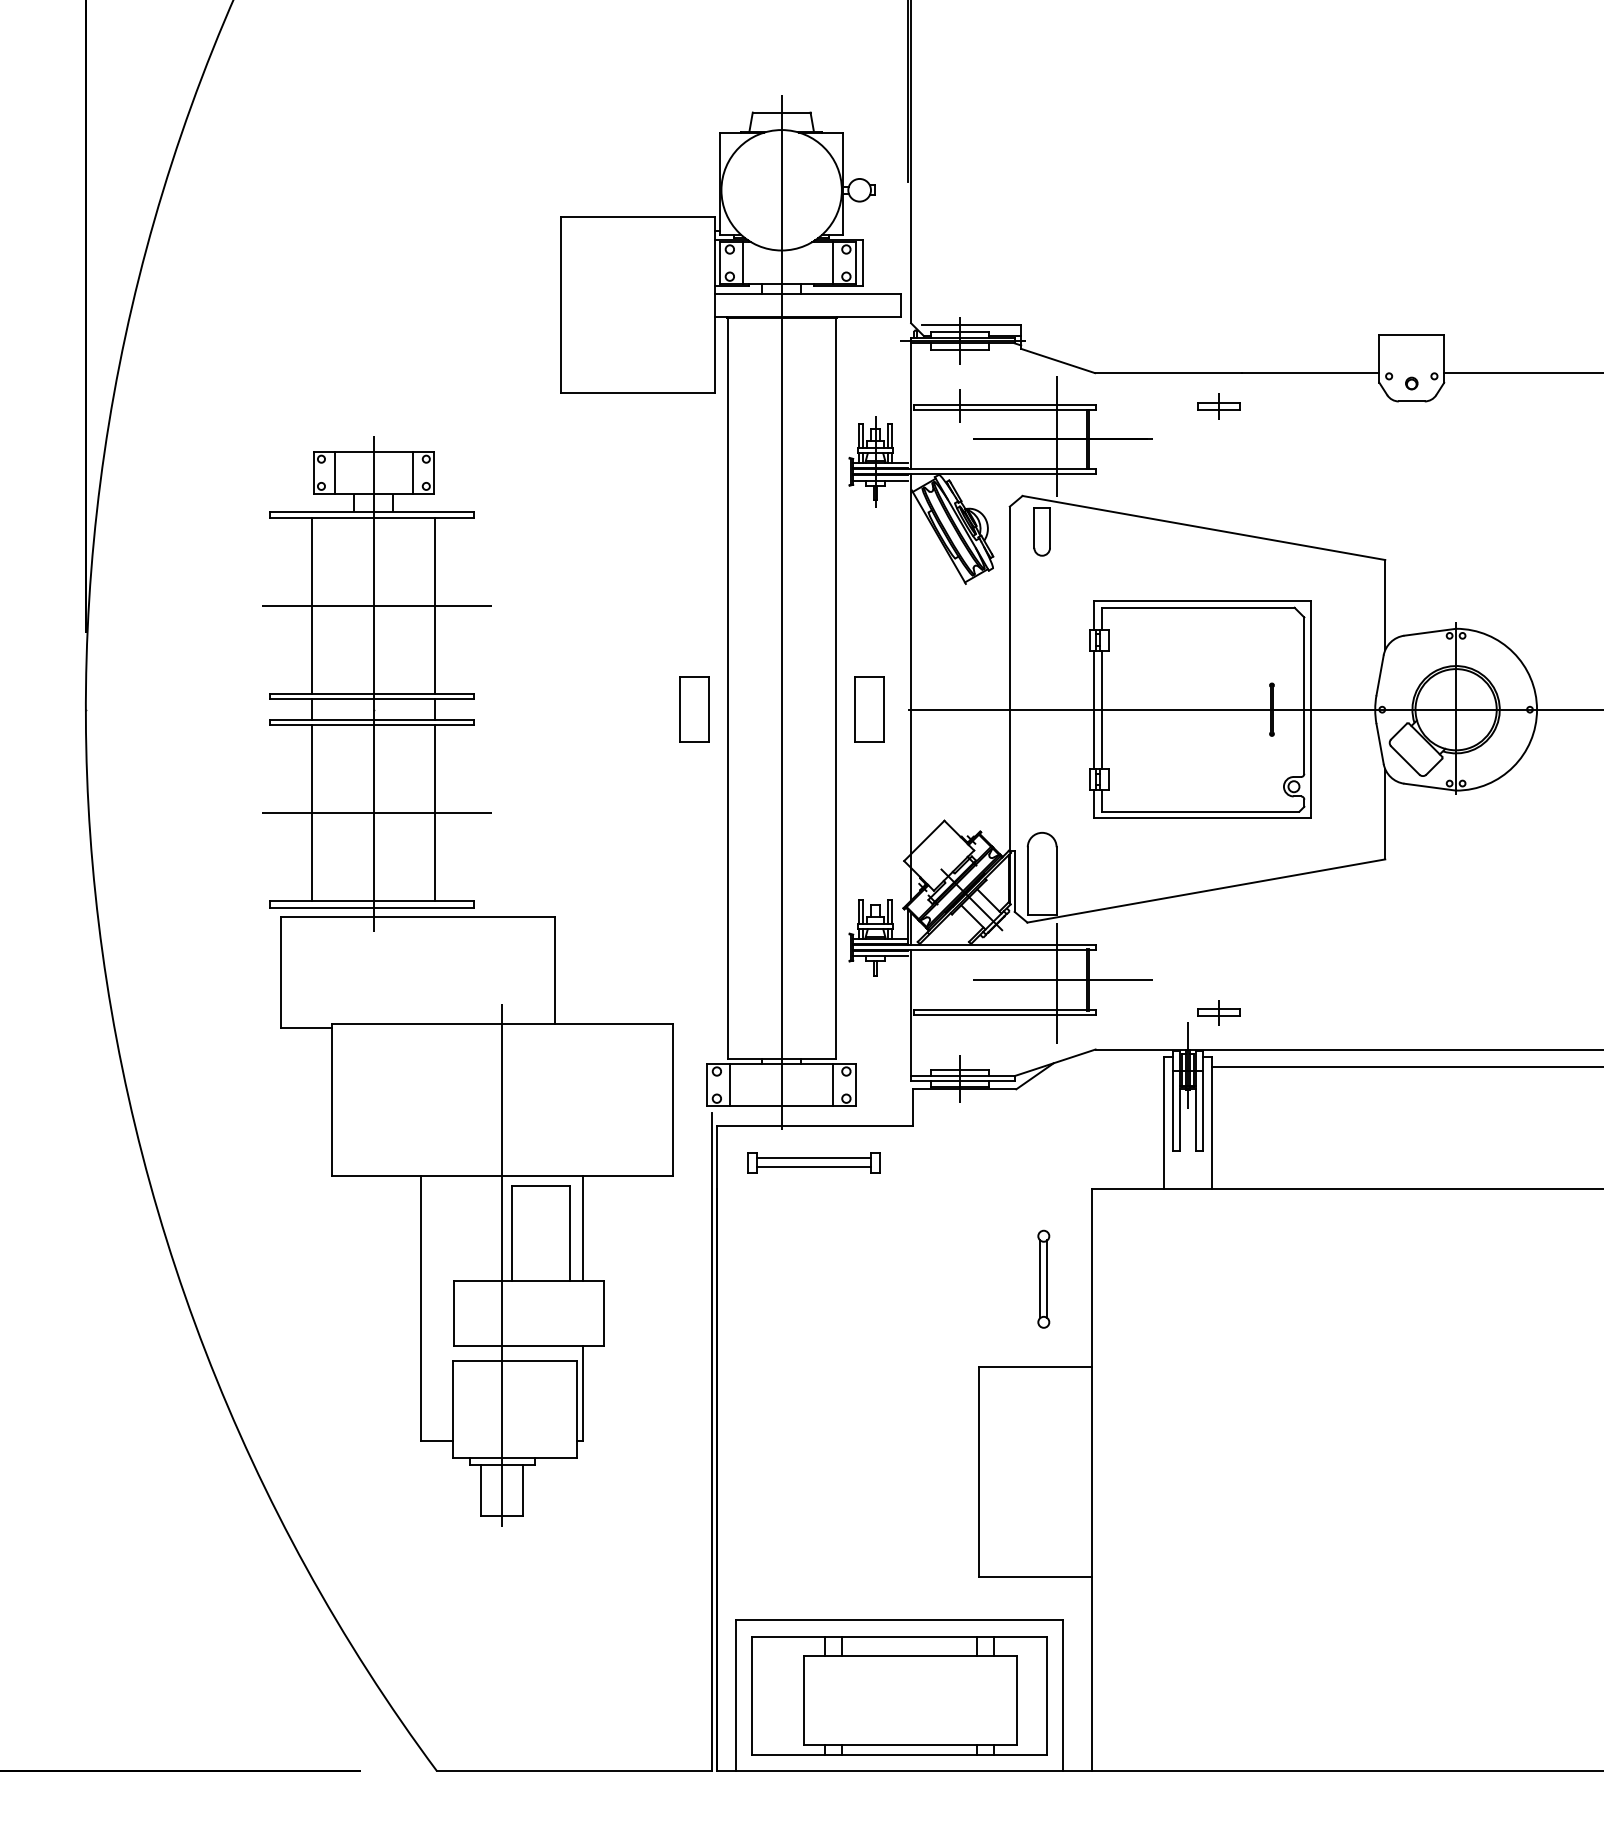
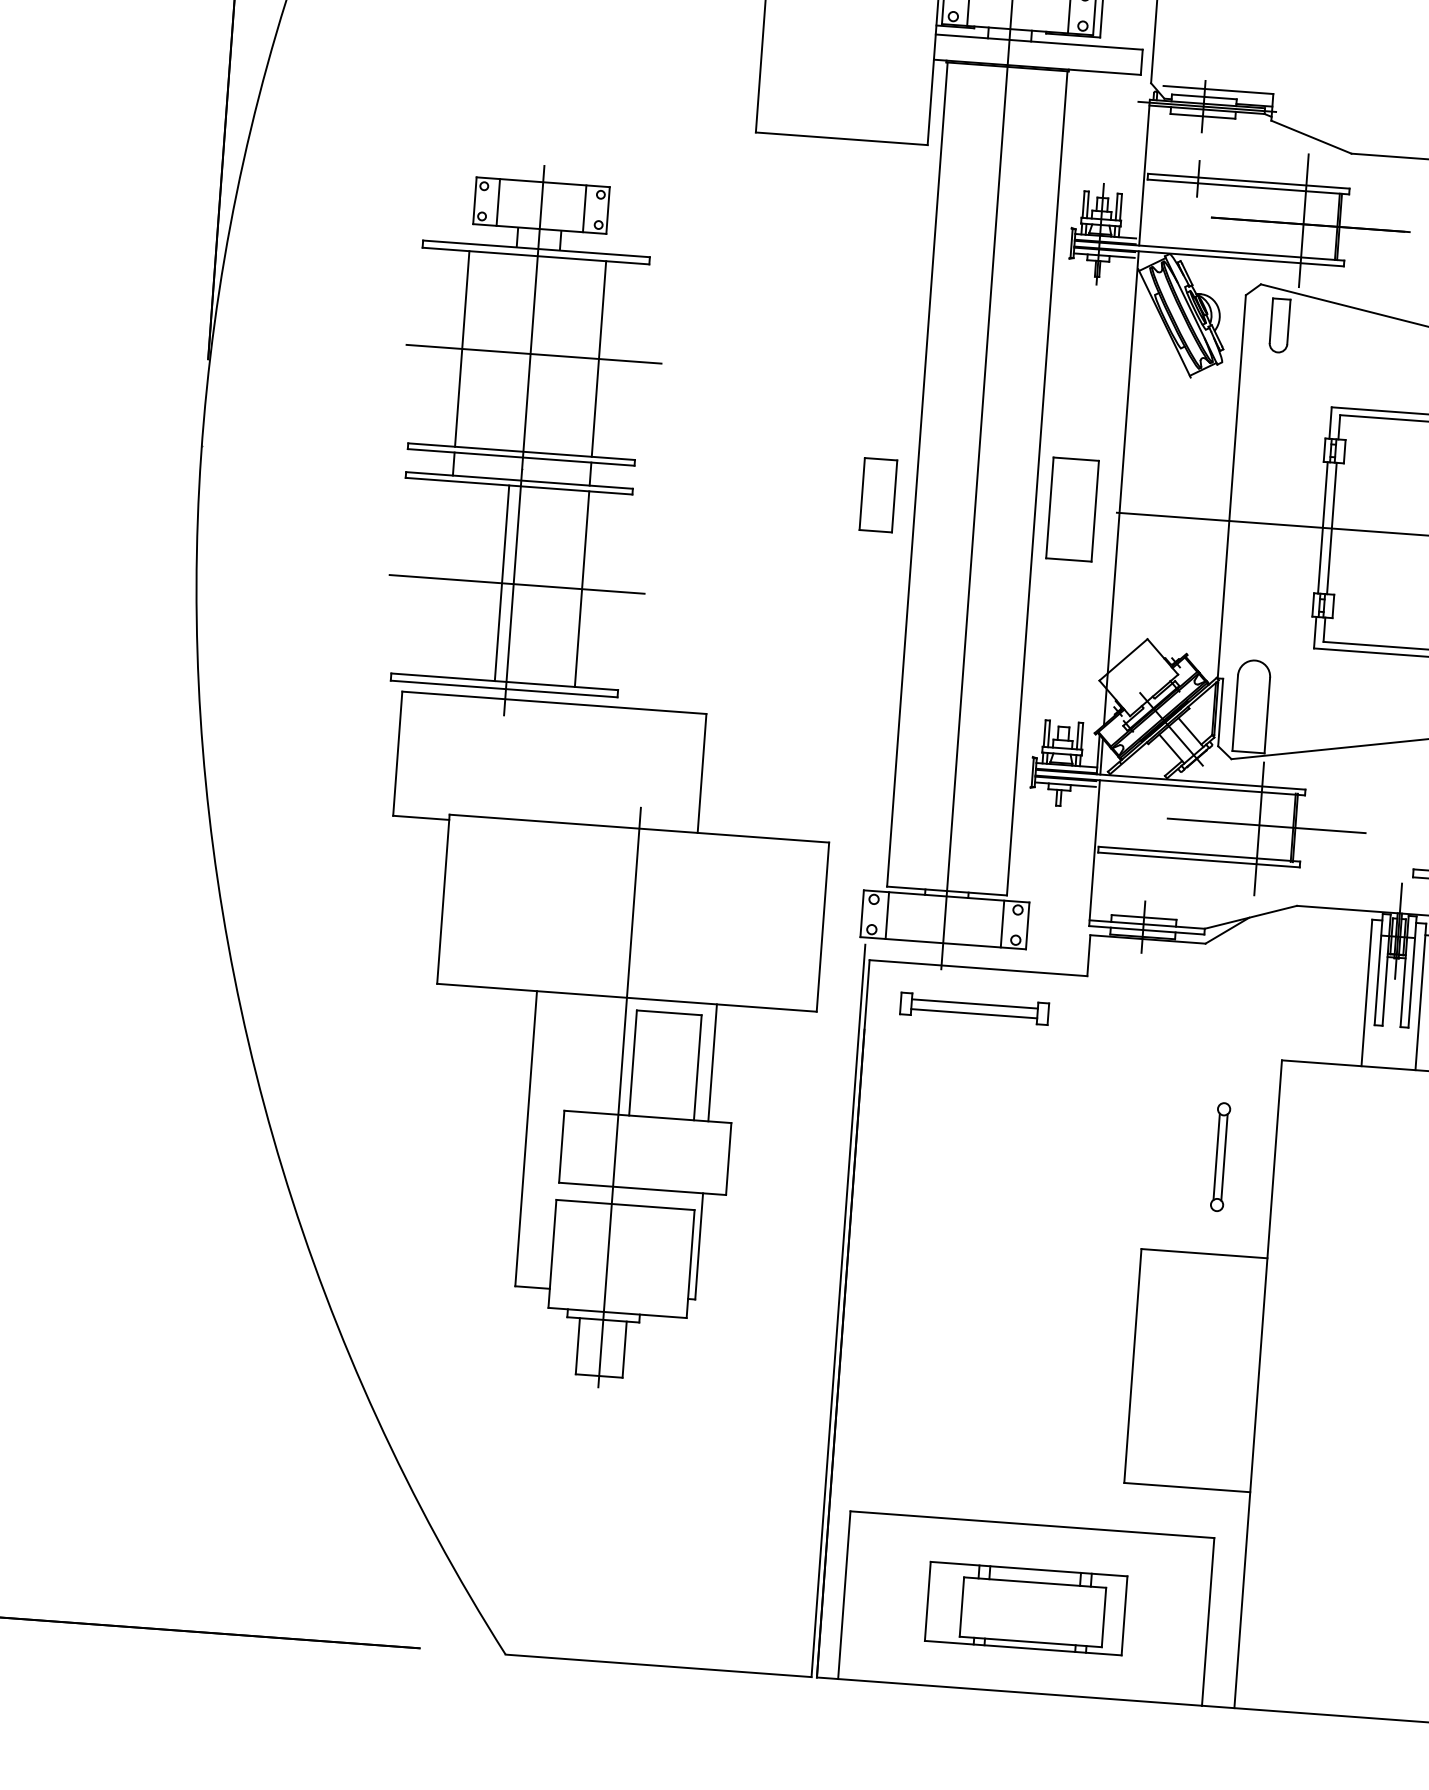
part: (869, 709) -> (1073, 509), size x1.4
line: (312, 813) -> (502, 583), moved
part: (899, 1695) -> (1026, 1608), size x0.6

